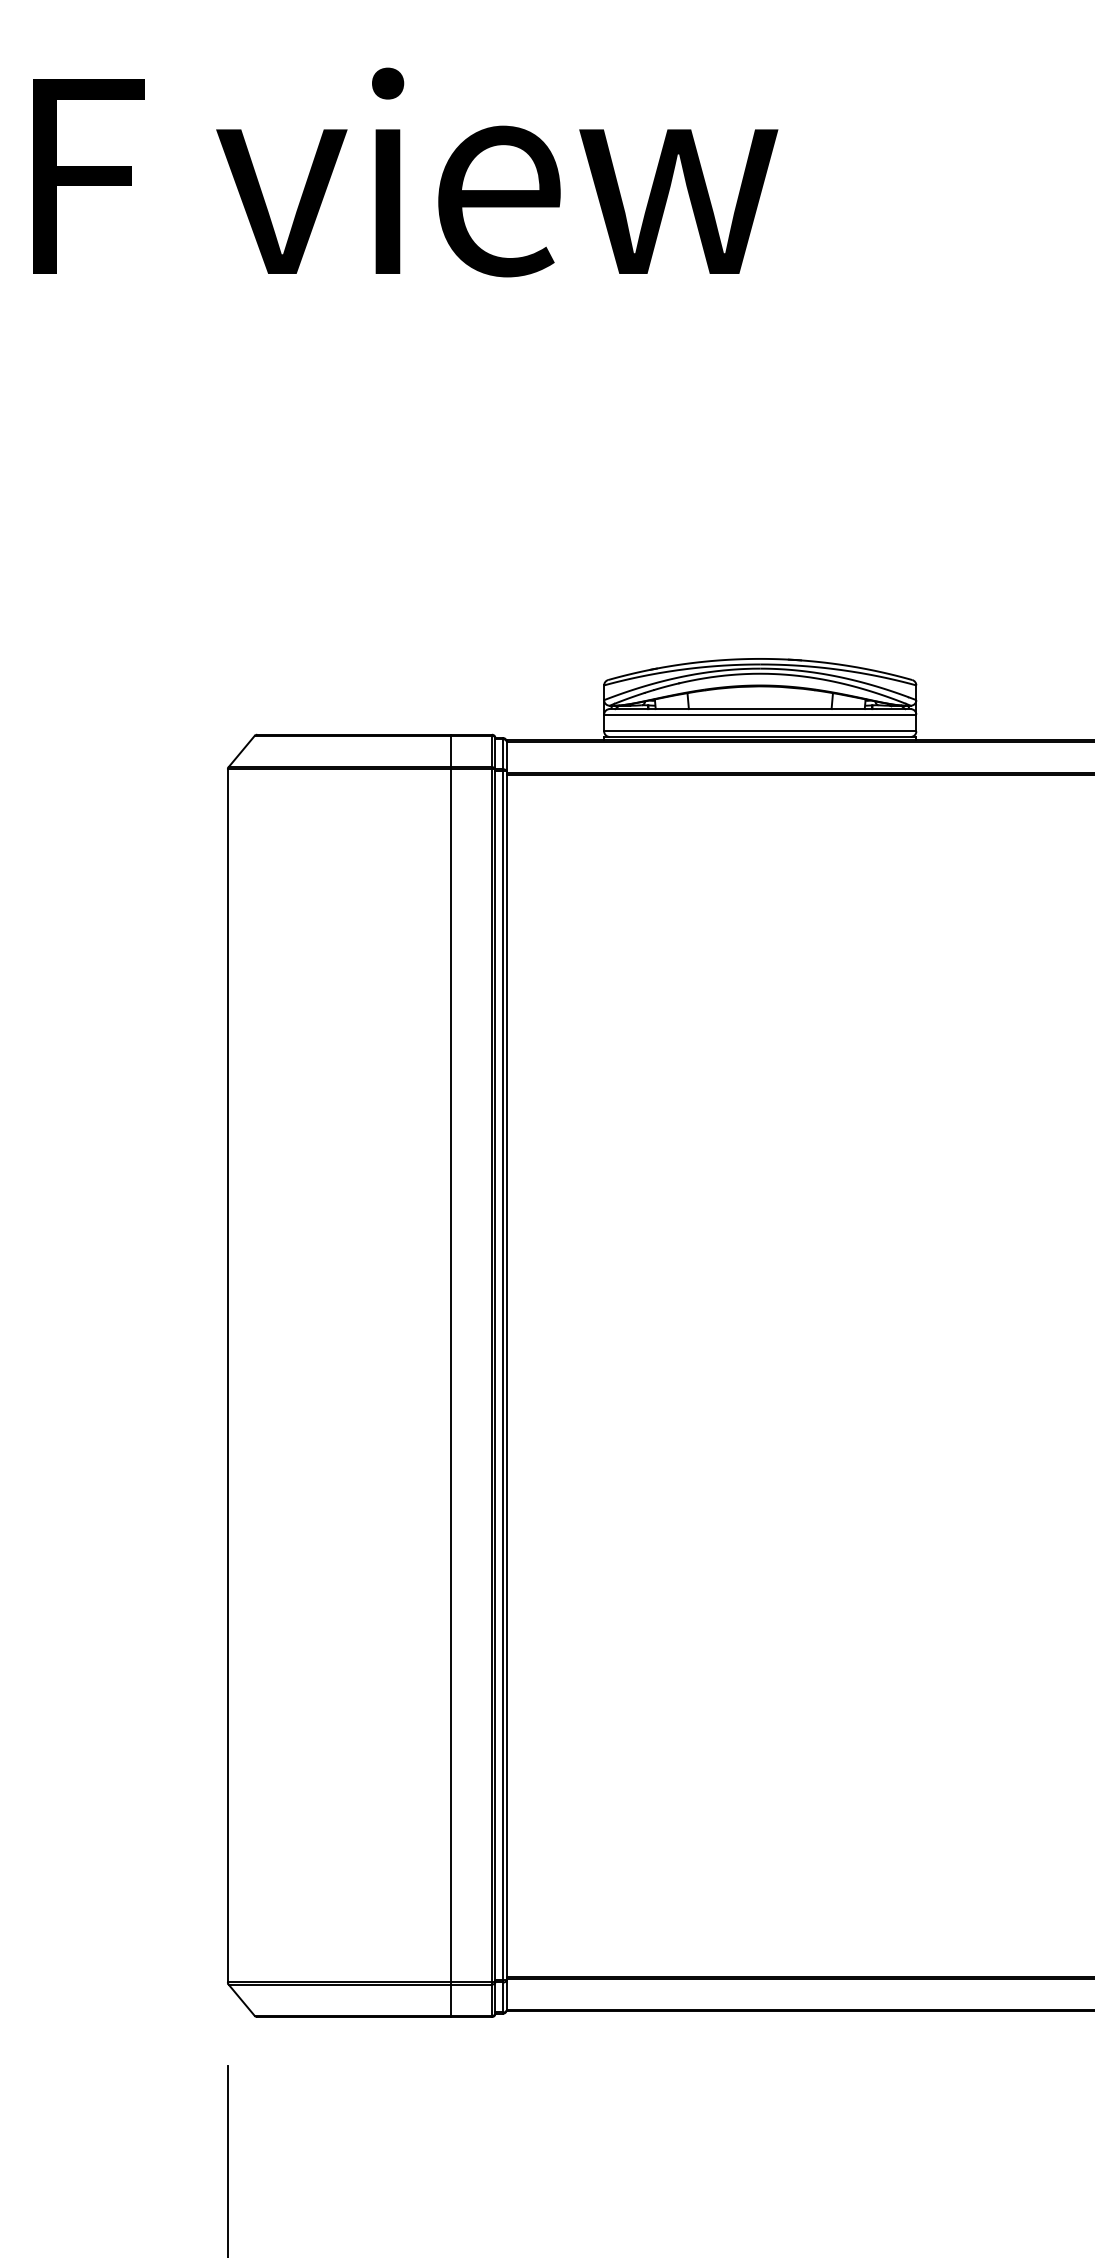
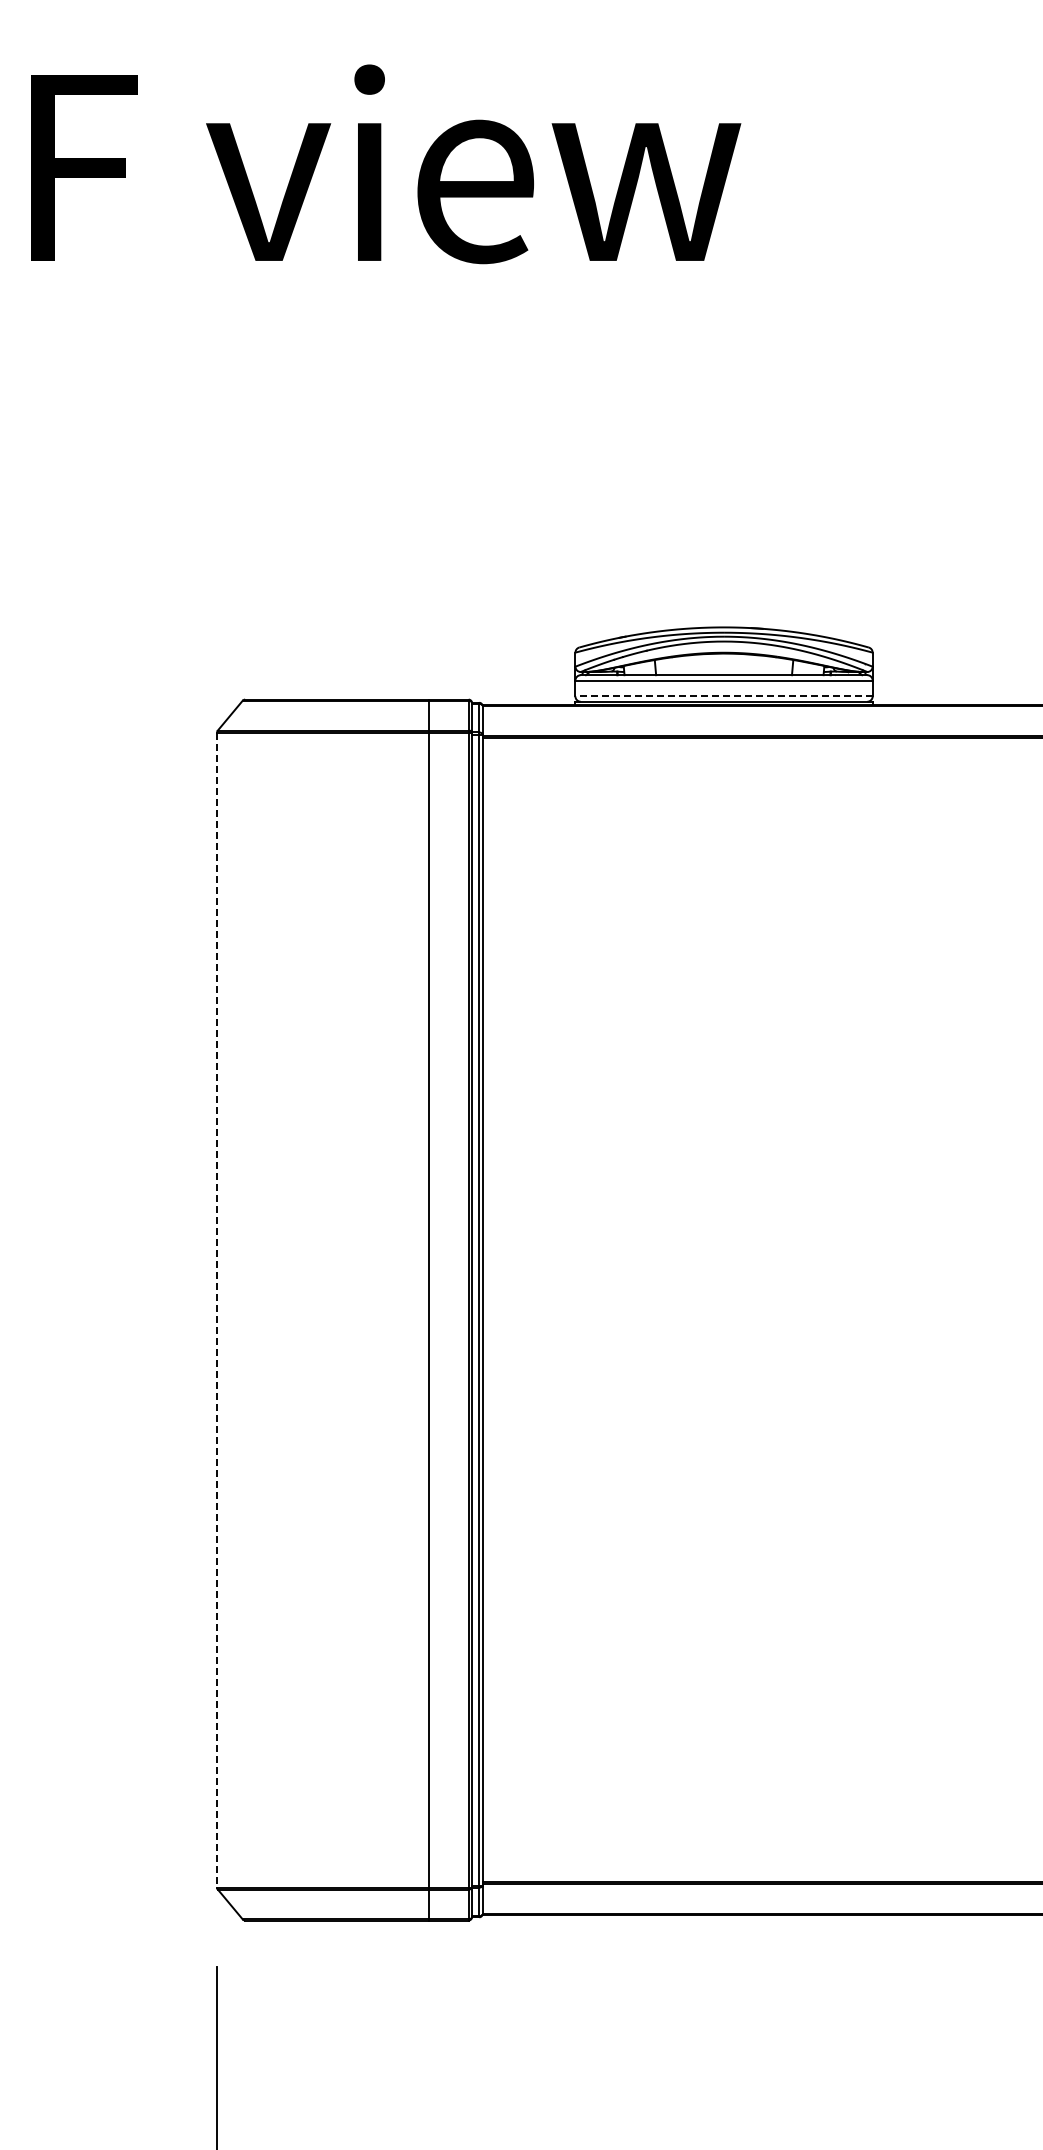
line: (760, 731) -> (724, 696), solid -> dashed
line: (228, 1376) -> (217, 1310), solid -> dashed

